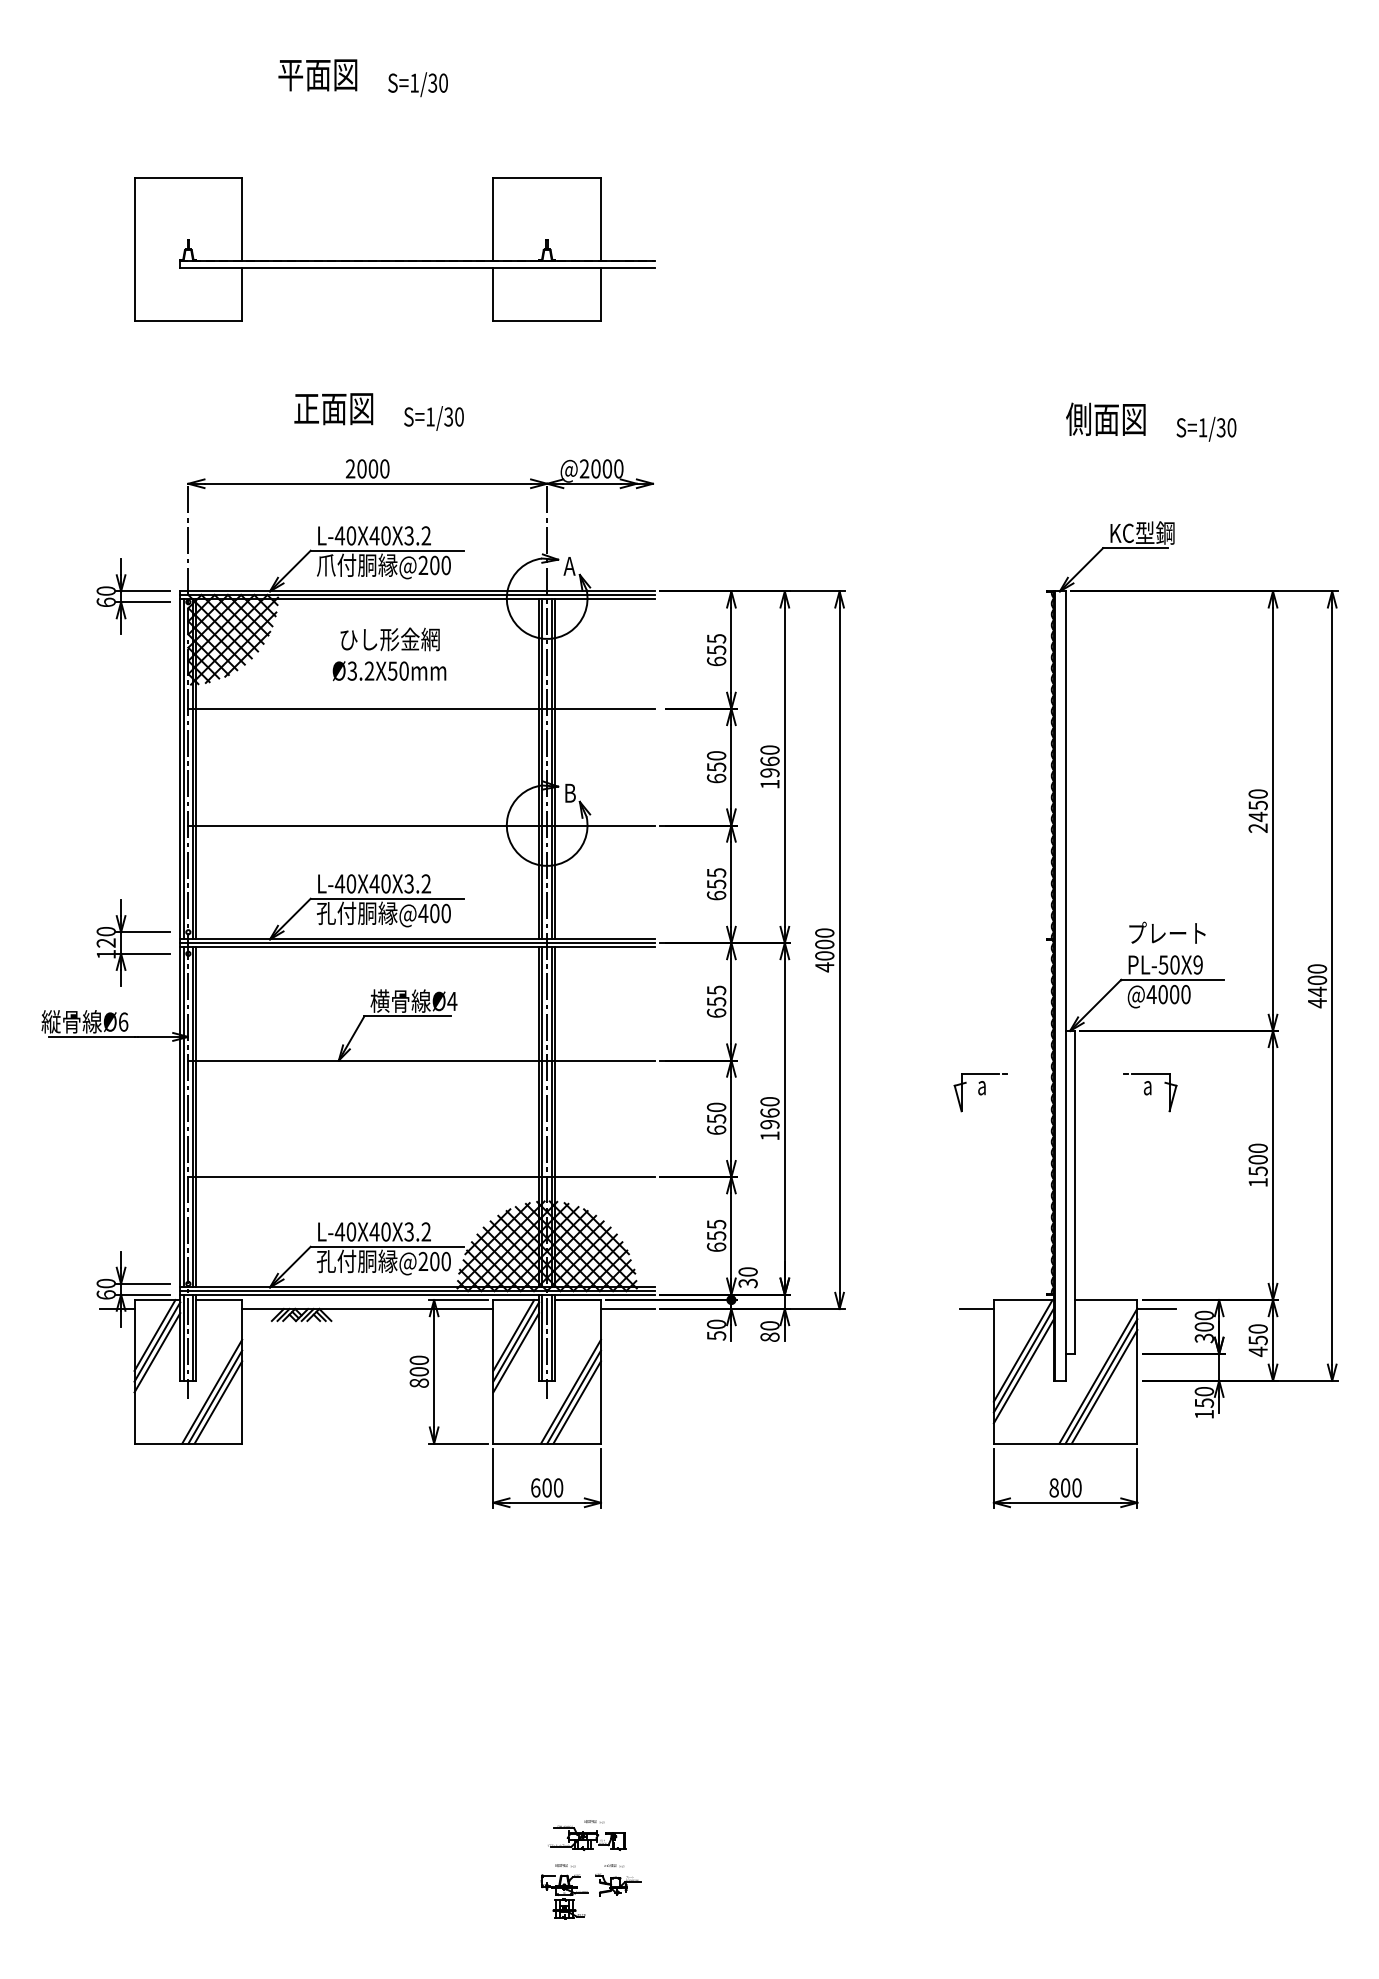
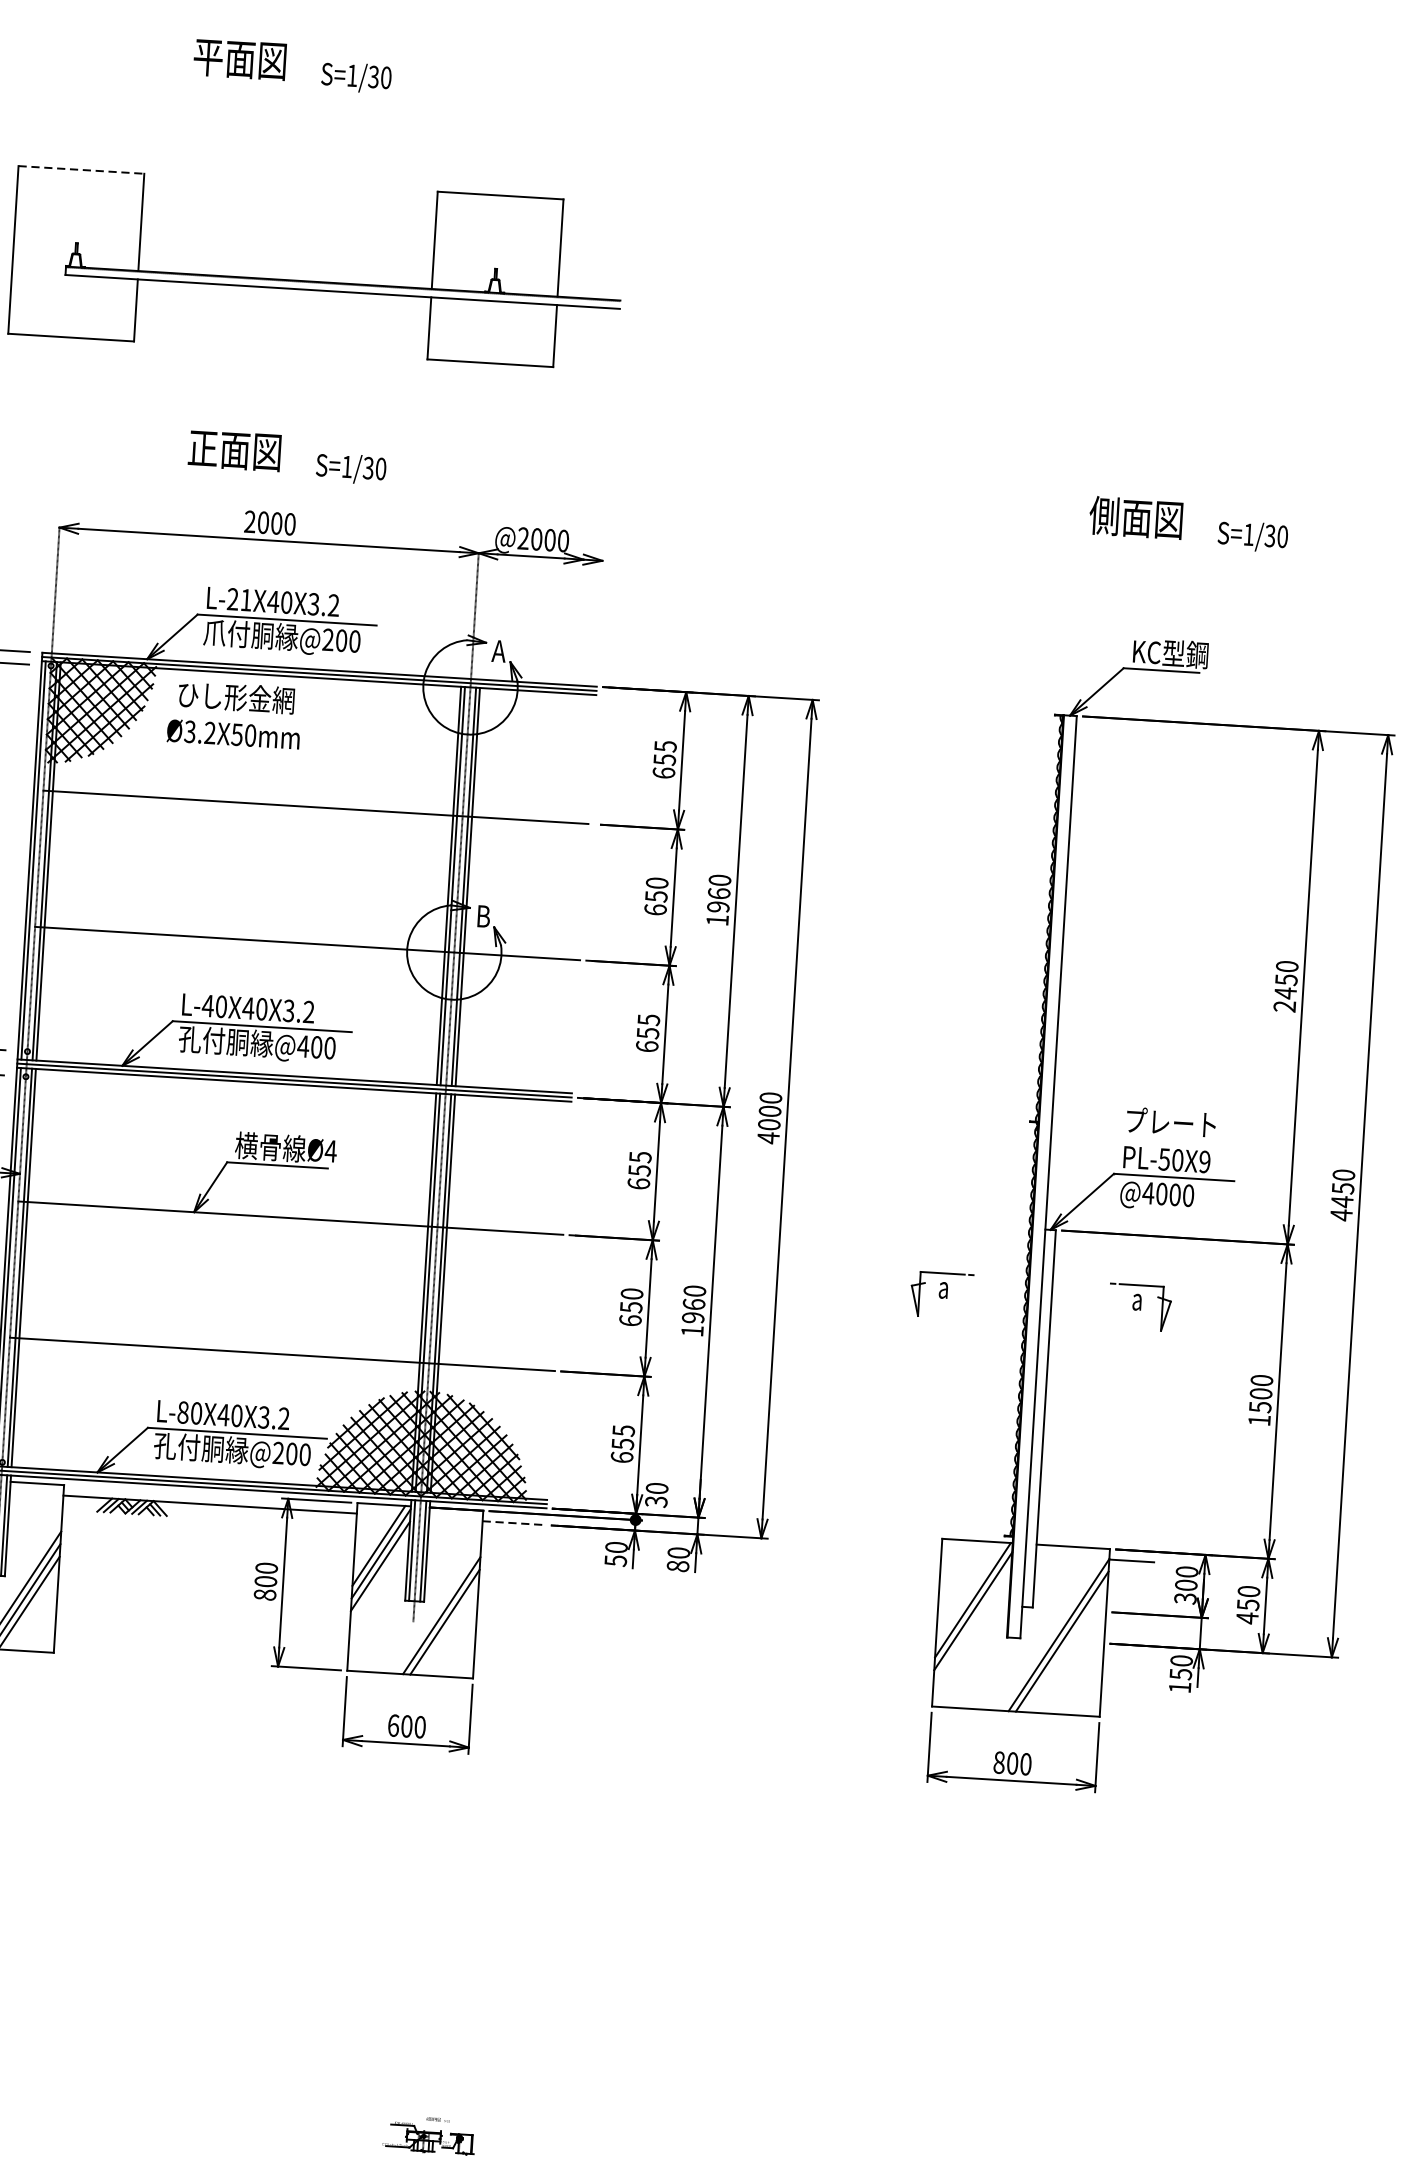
line: (188, 177) -> (81, 169), solid -> dashed
text: (345, 535) -> (239, 599), L-40X40X3.2 -> L-21X40X3.2
text: (389, 654) -> (234, 715), moved
text: (1316, 980) -> (1342, 1188), 4400 -> 4450
text: (339, 1231) -> (182, 1412), L-40X40X3.2 -> L-80X40X3.2
line: (627, 1309) -> (513, 1523), solid -> dashed
line: (976, 1309) -> (921, 1548), removed
line: (1023, 1370) -> (971, 1623), removed
line: (1104, 1386) -> (1065, 1647), removed
line: (577, 1402) -> (448, 1628), removed

